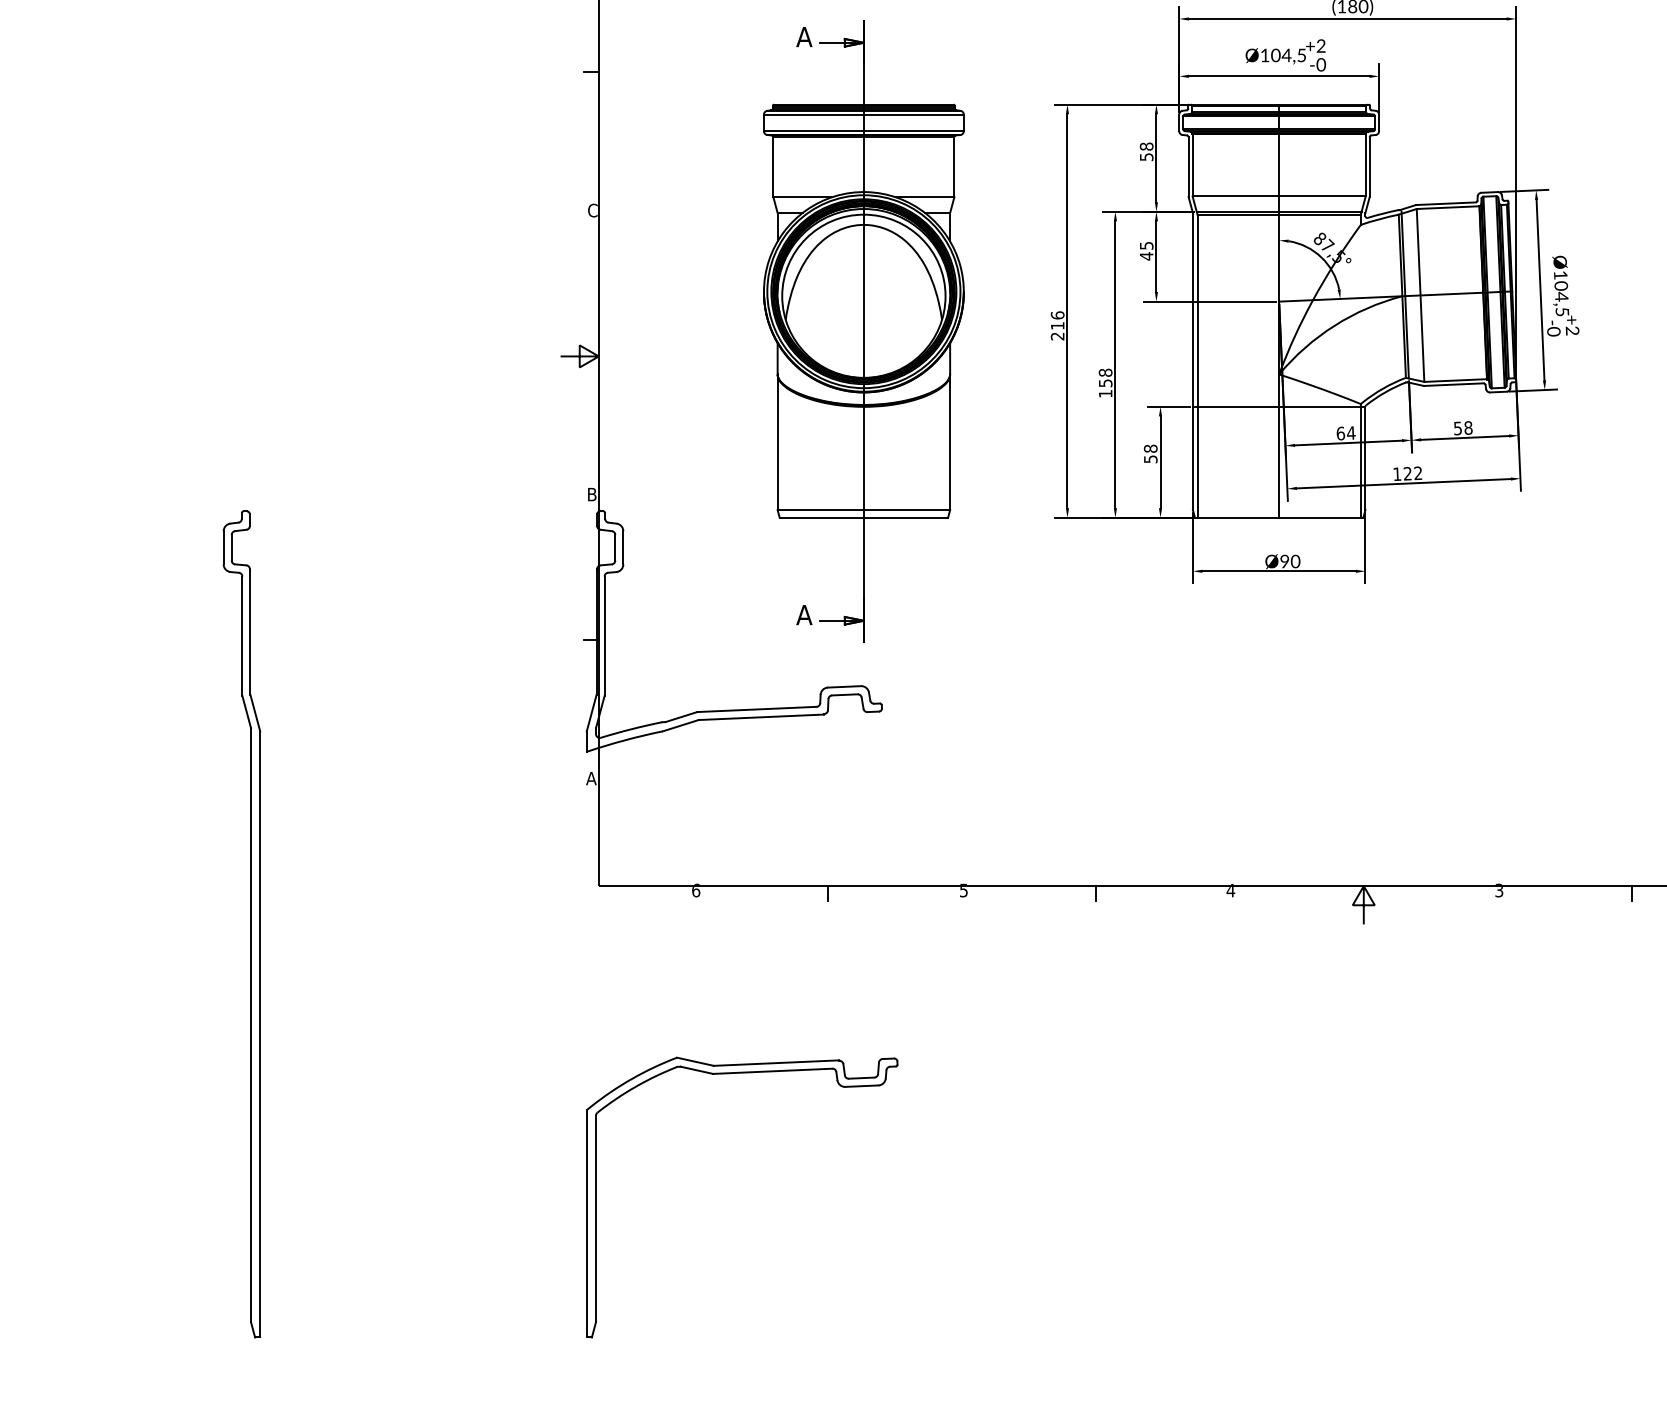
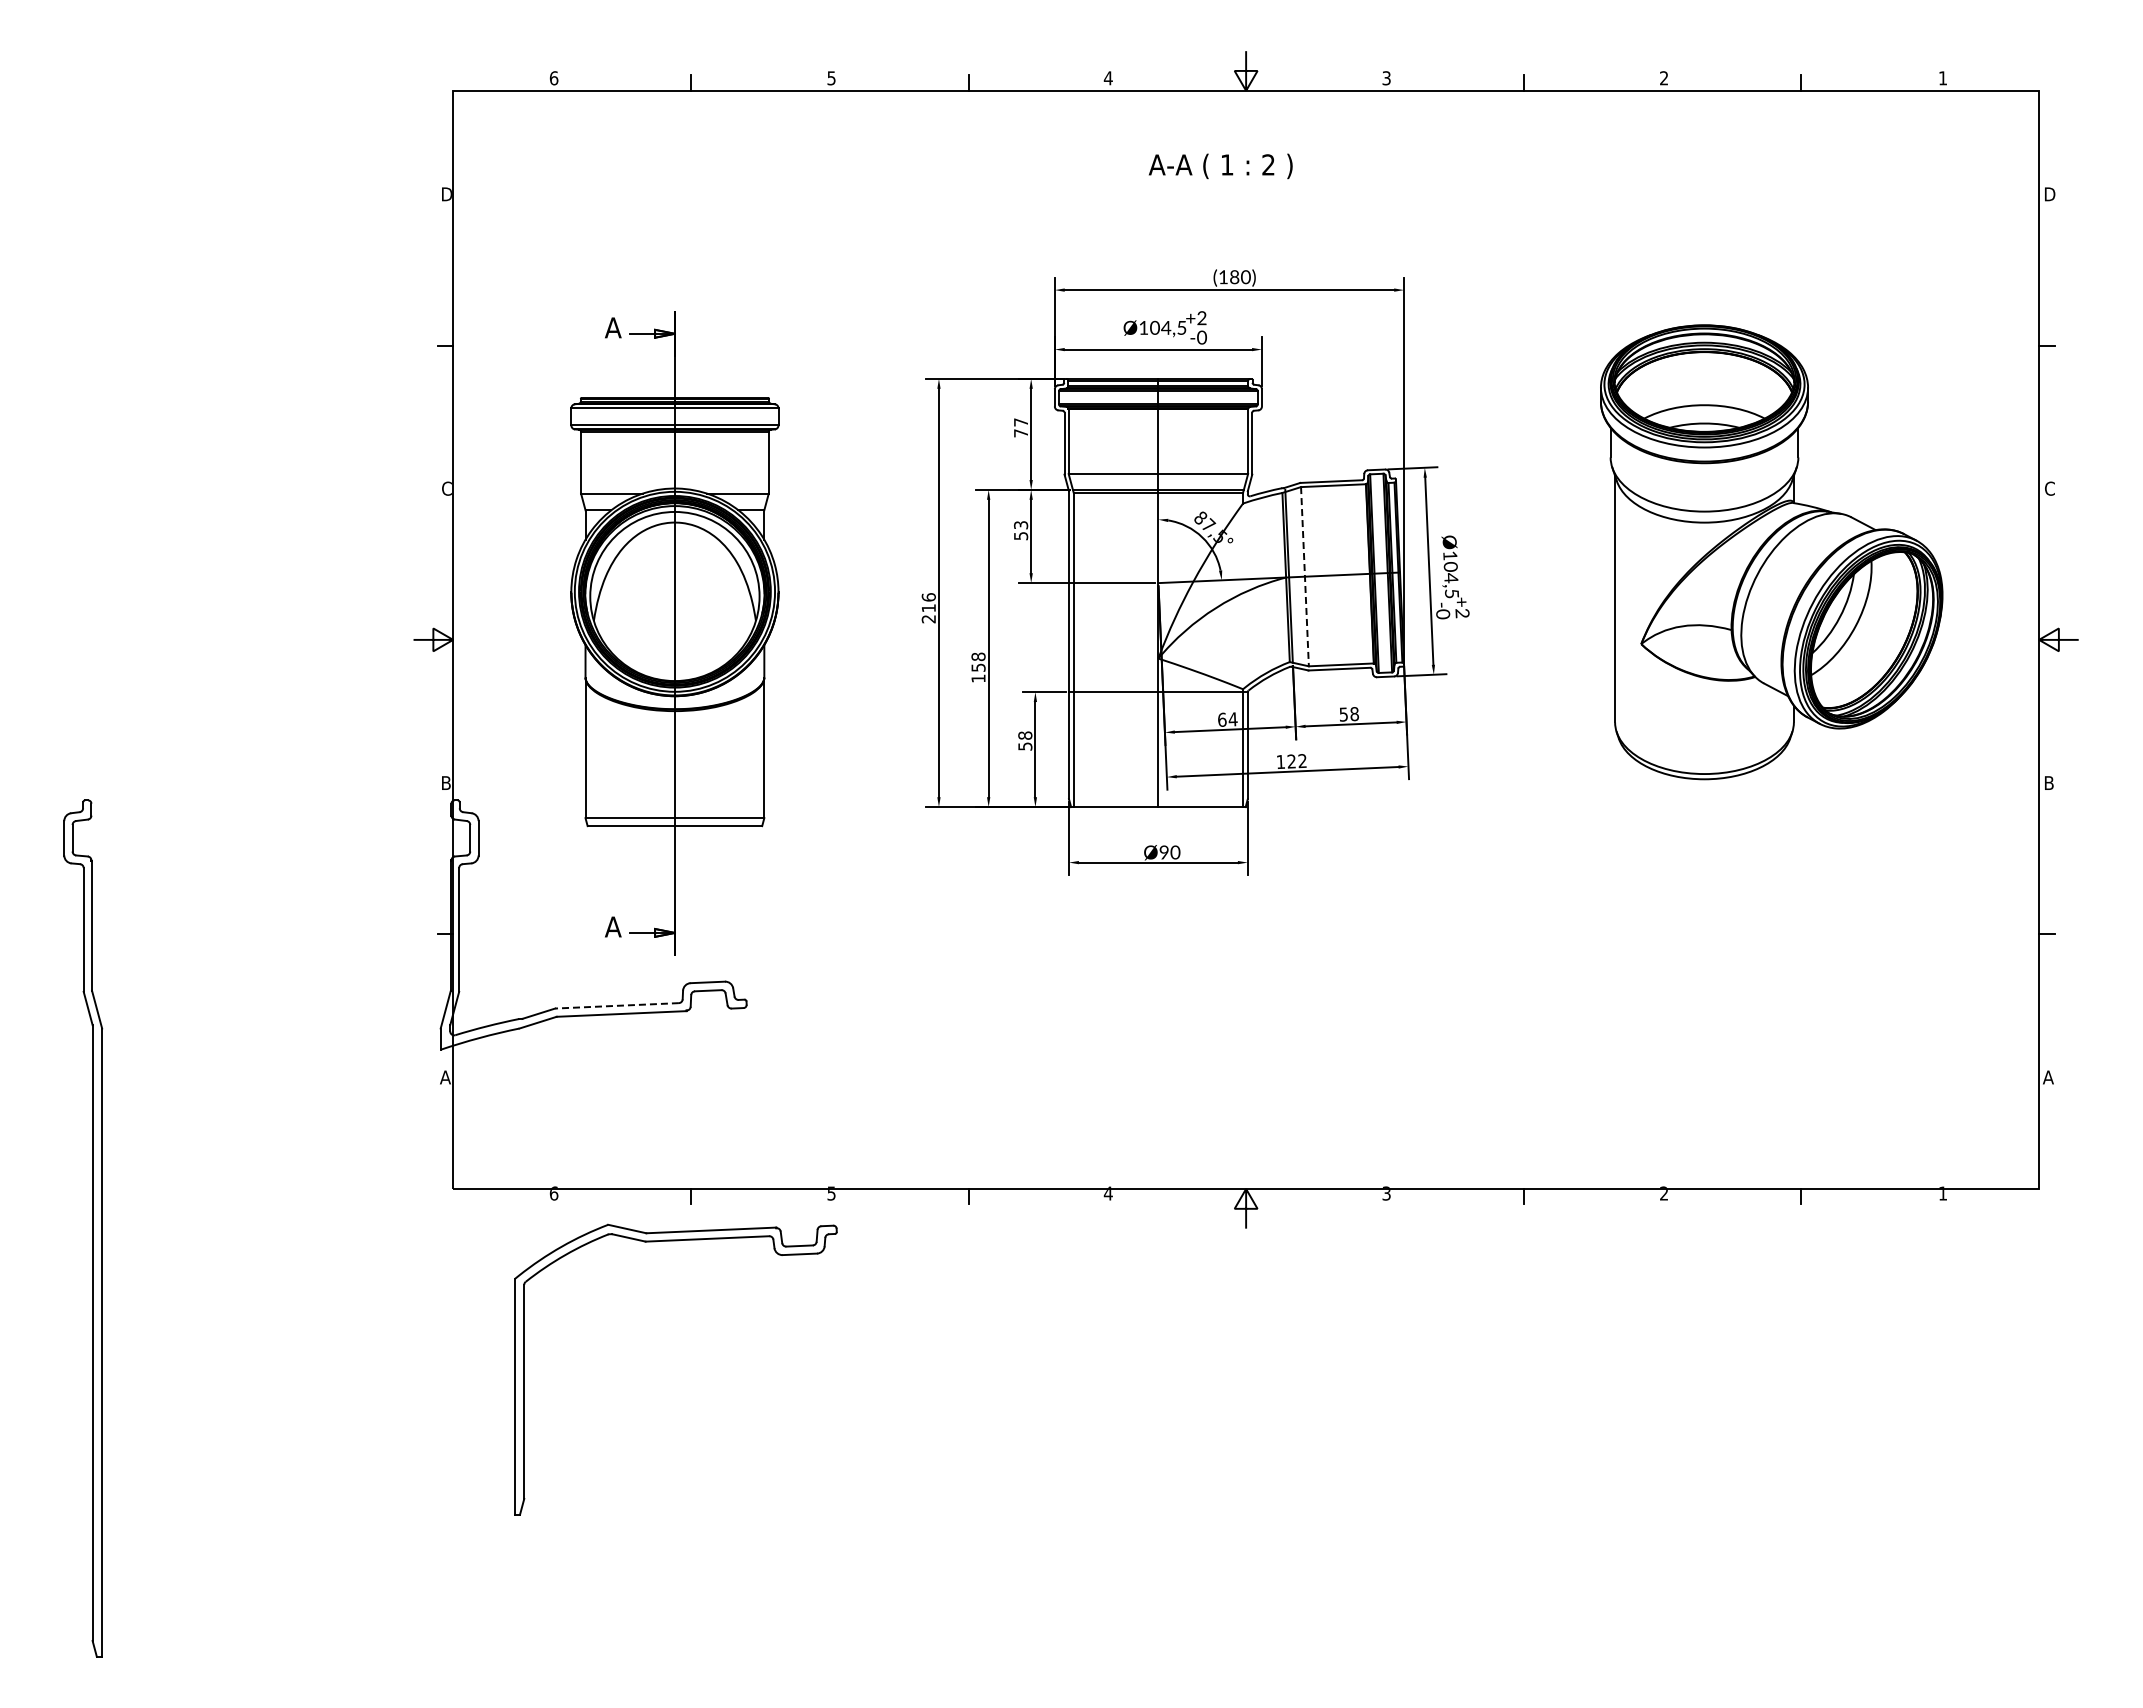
text: (1147, 151) -> (1021, 427), 58 -> 77
text: (1147, 250) -> (1021, 530), 45 -> 53
line: (1420, 295) -> (1304, 576), solid -> dashed
part: (863, 331) -> (674, 633), moved
line: (757, 709) -> (617, 1005), solid -> dashed
part: (741, 1073) -> (675, 1241), moved

